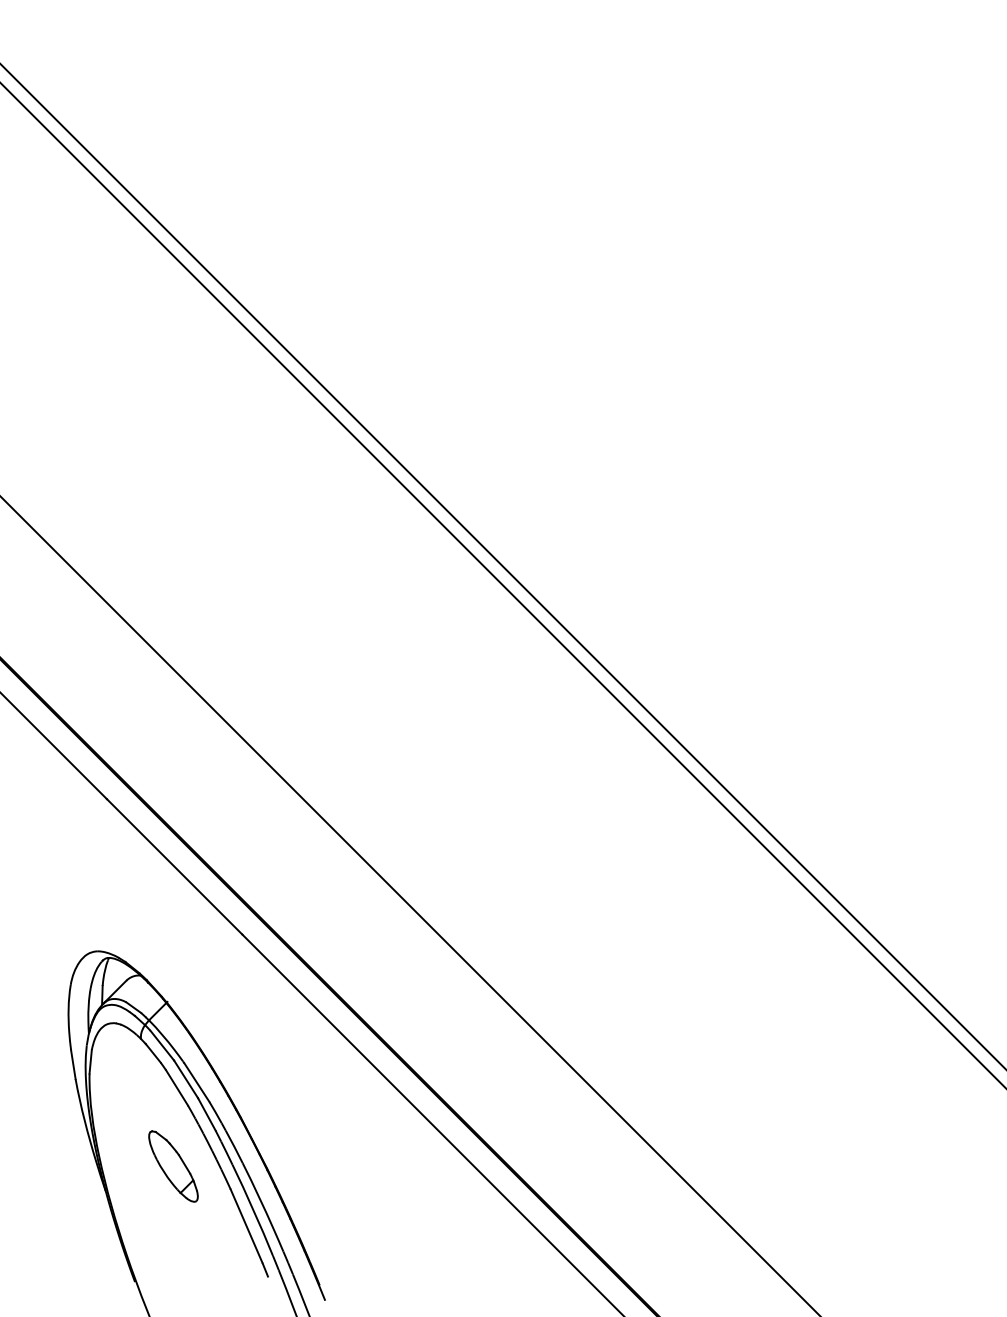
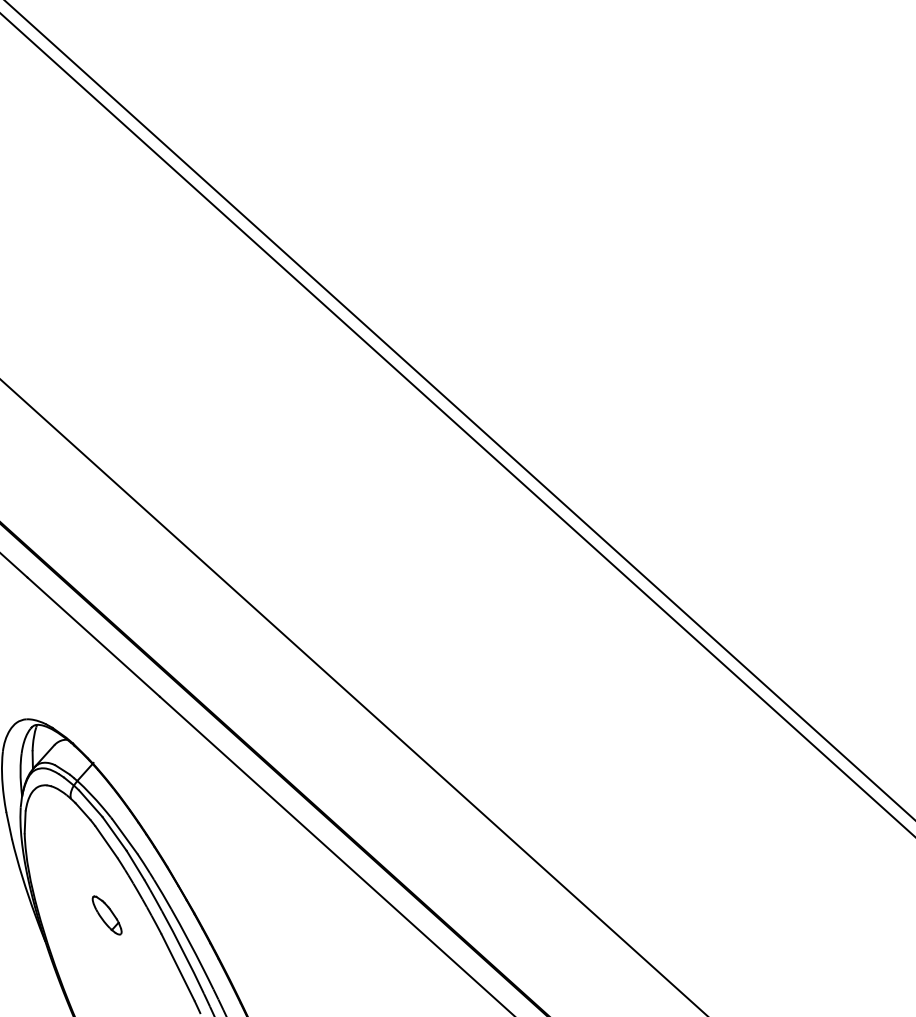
part: (173, 1166) -> (107, 915), size x0.6

